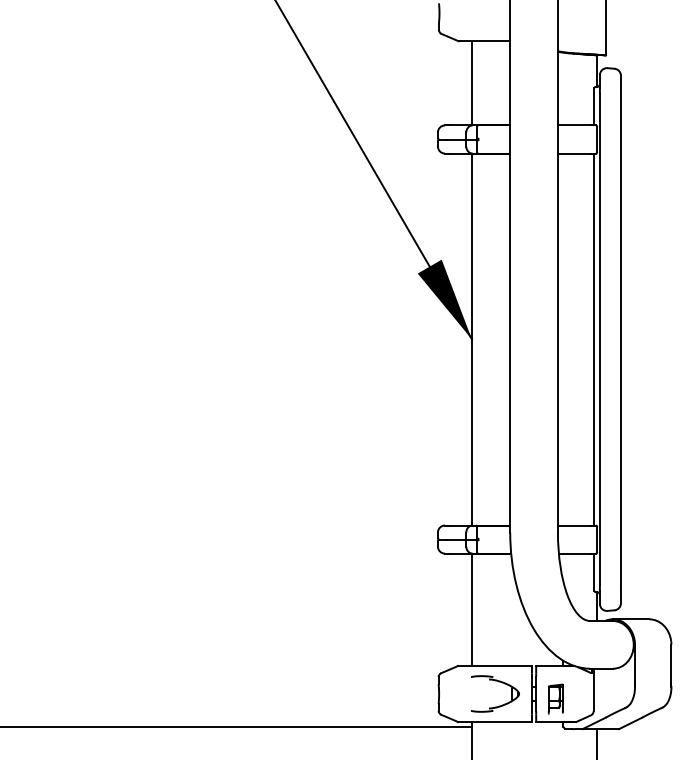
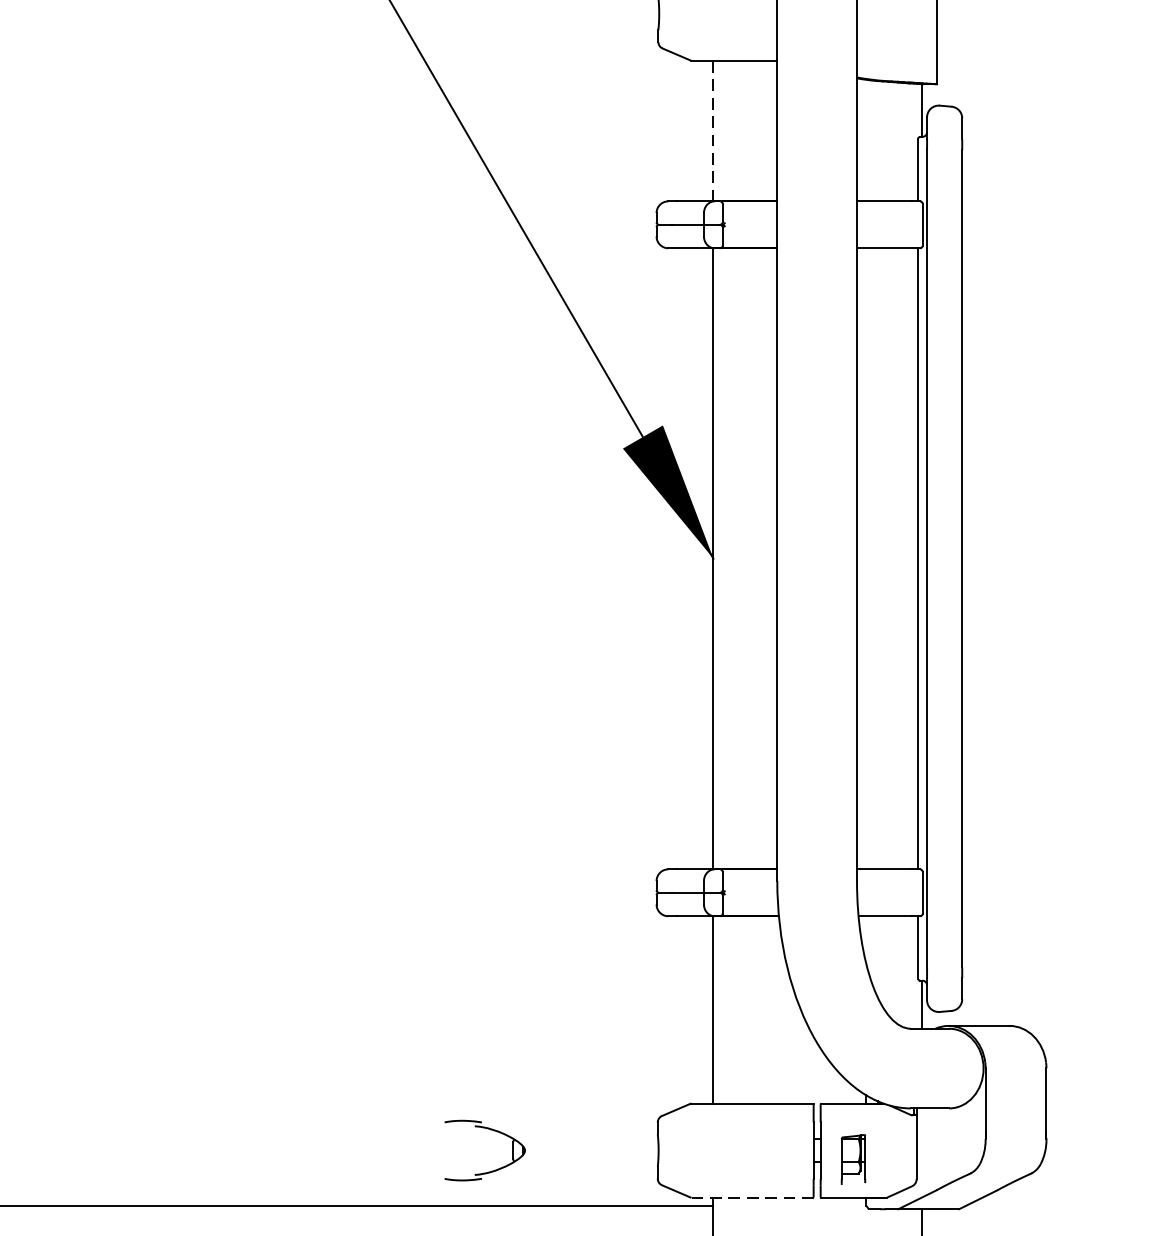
line: (471, 82) -> (712, 129), solid -> dashed
part: (498, 682) -> (490, 1131), moved
line: (495, 722) -> (752, 1198), solid -> dashed

